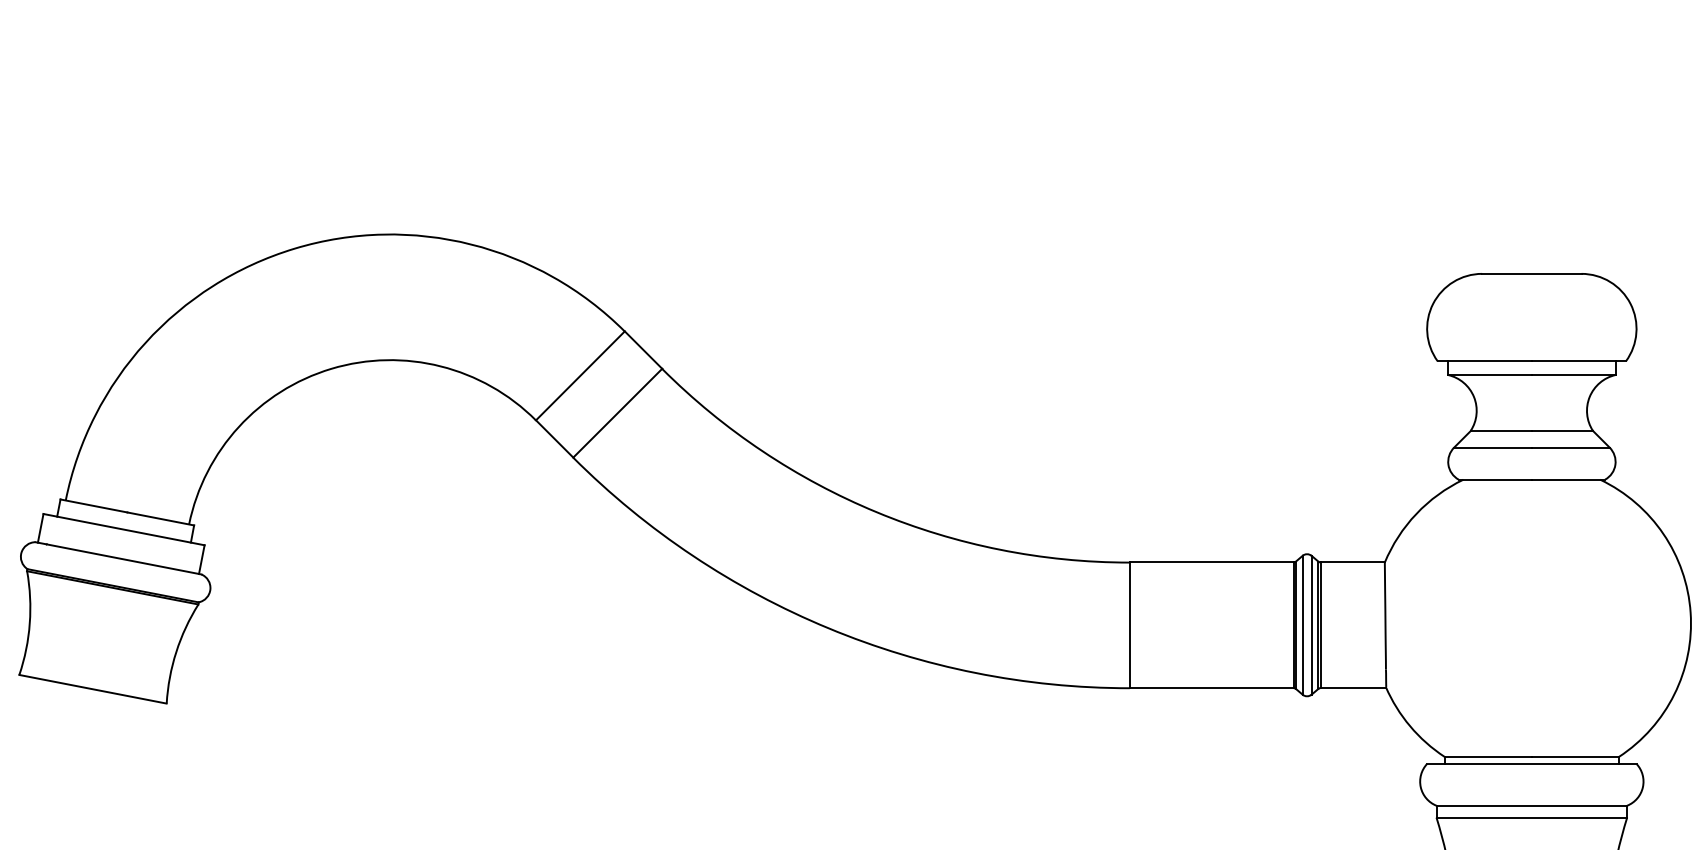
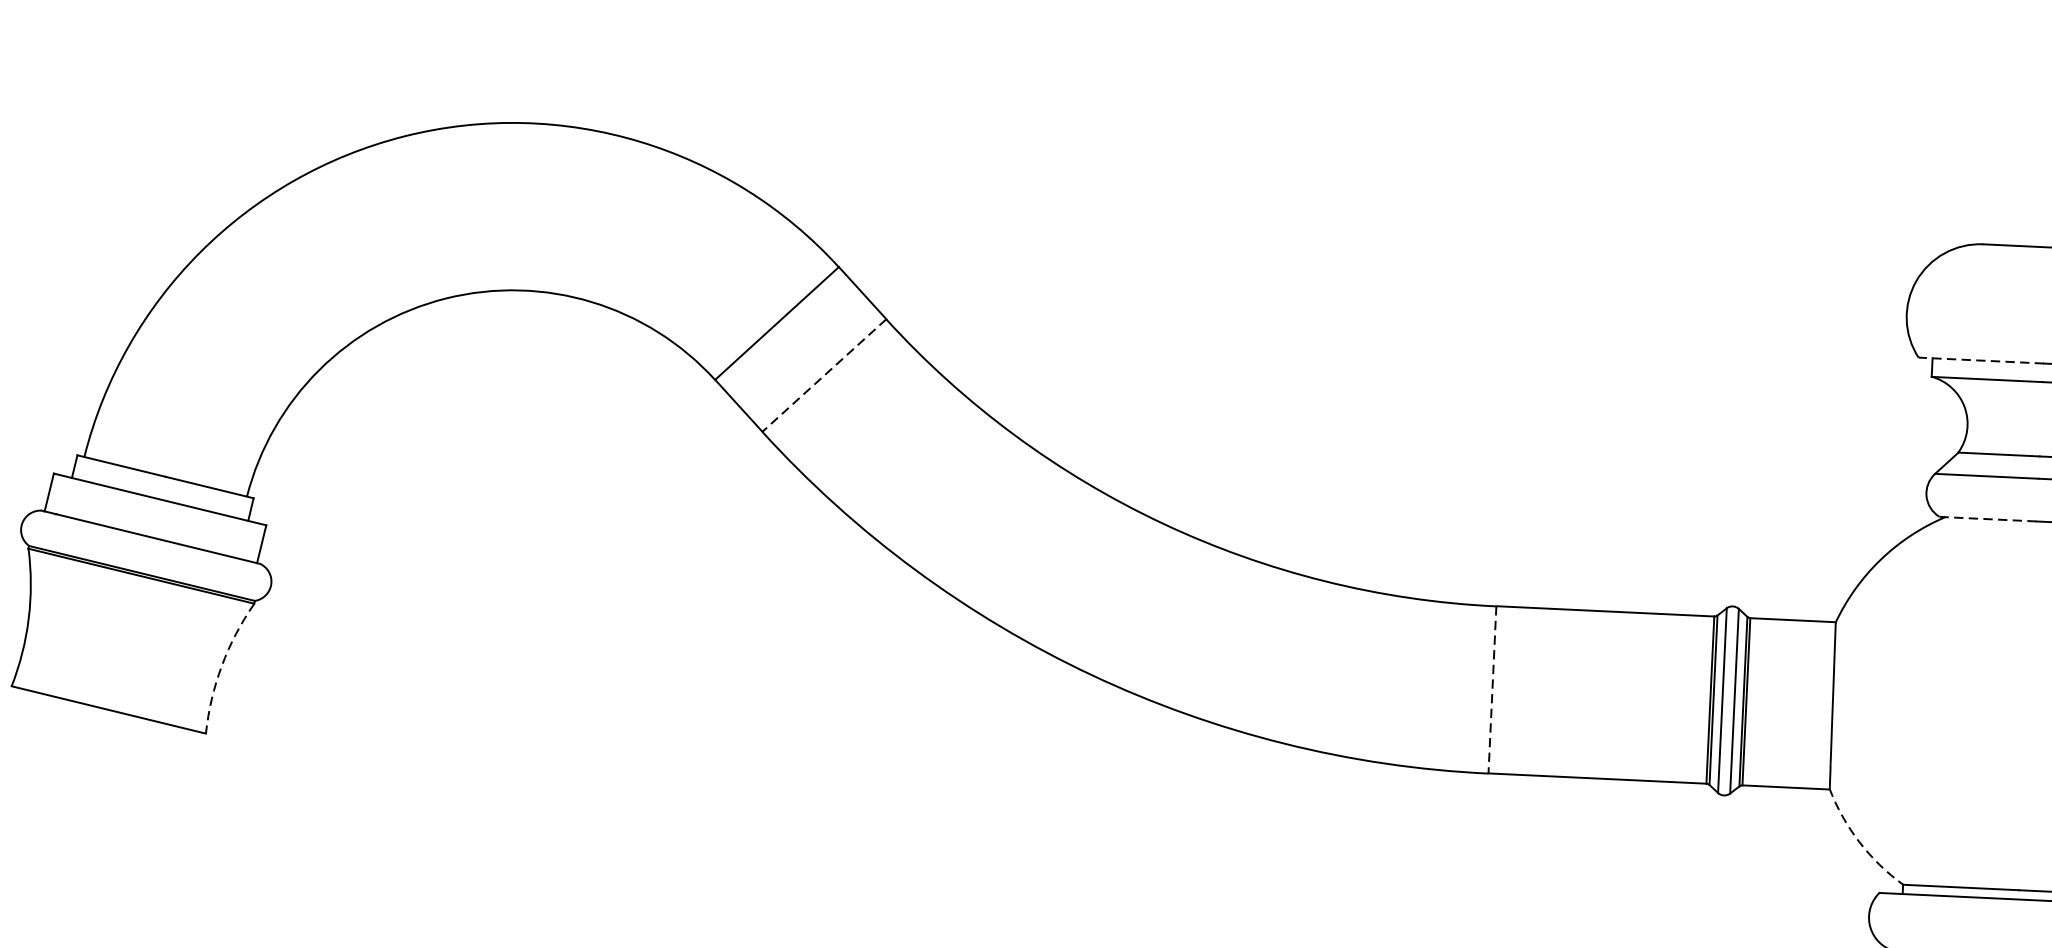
line: (1484, 361) -> (1981, 361), solid -> dashed
line: (617, 413) -> (824, 375), solid -> dashed
line: (1495, 479) -> (1988, 518), solid -> dashed
line: (1129, 625) -> (1492, 690), solid -> dashed
arc: (176, 652) -> (222, 666), solid -> dashed
arc: (1410, 726) -> (1859, 842), solid -> dashed

